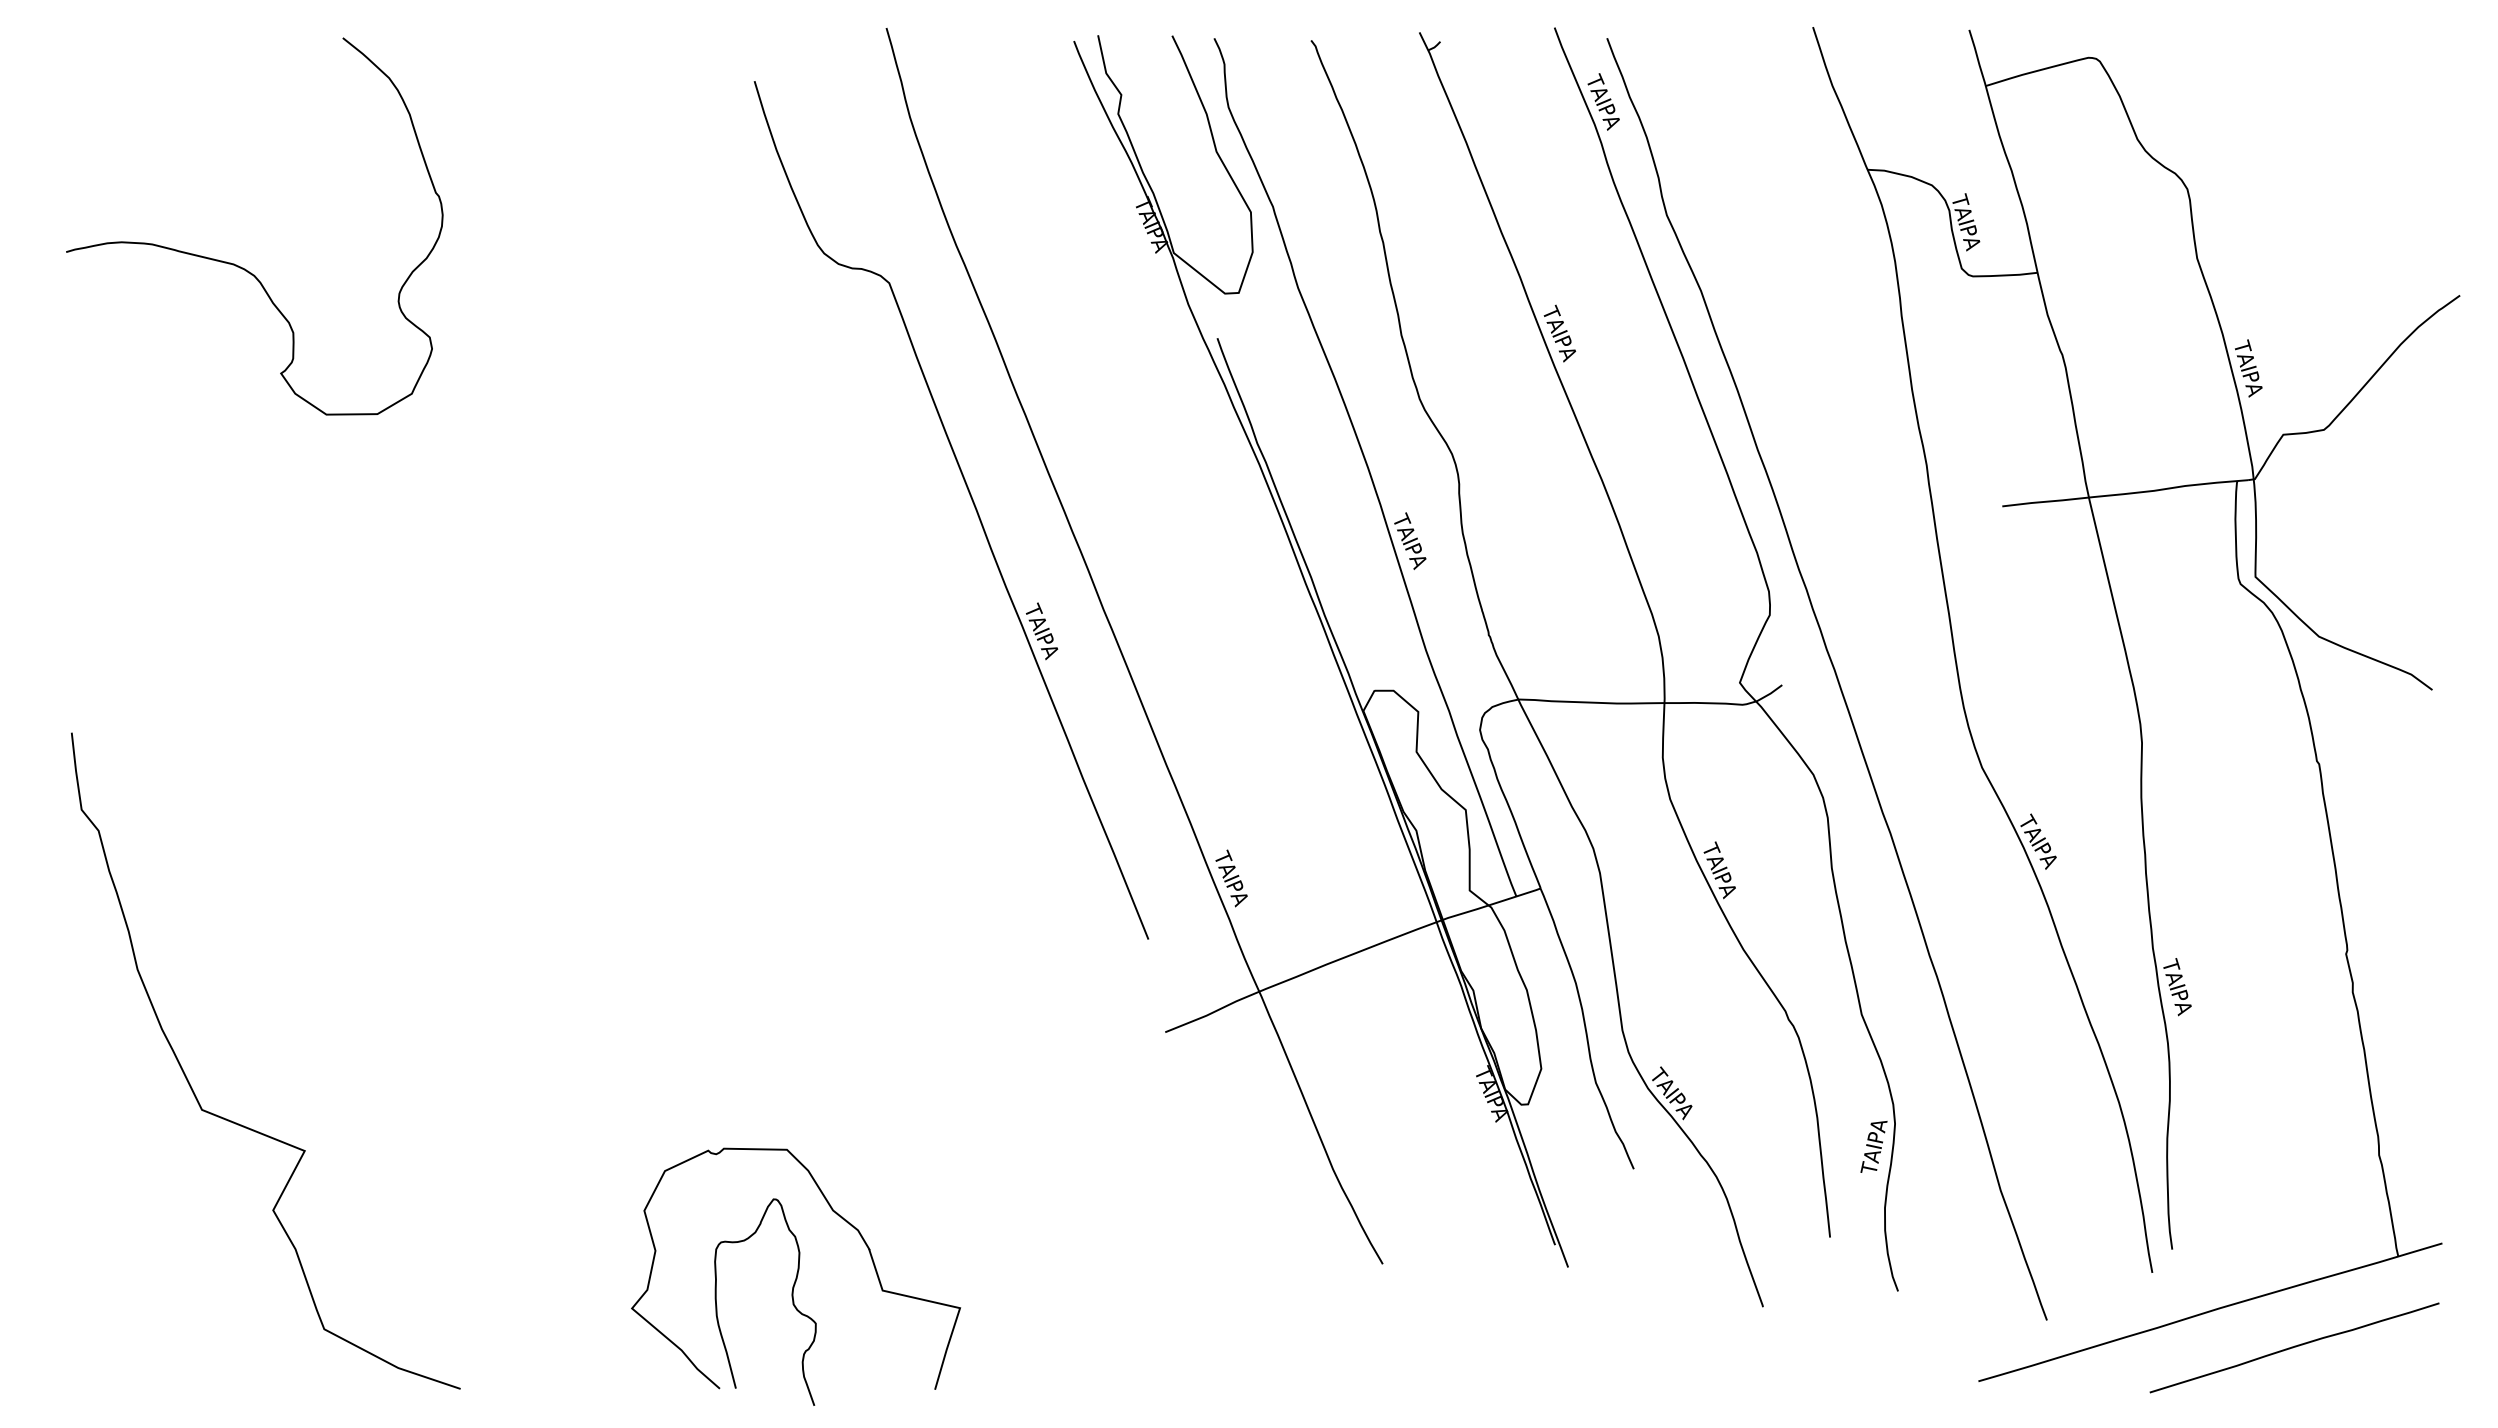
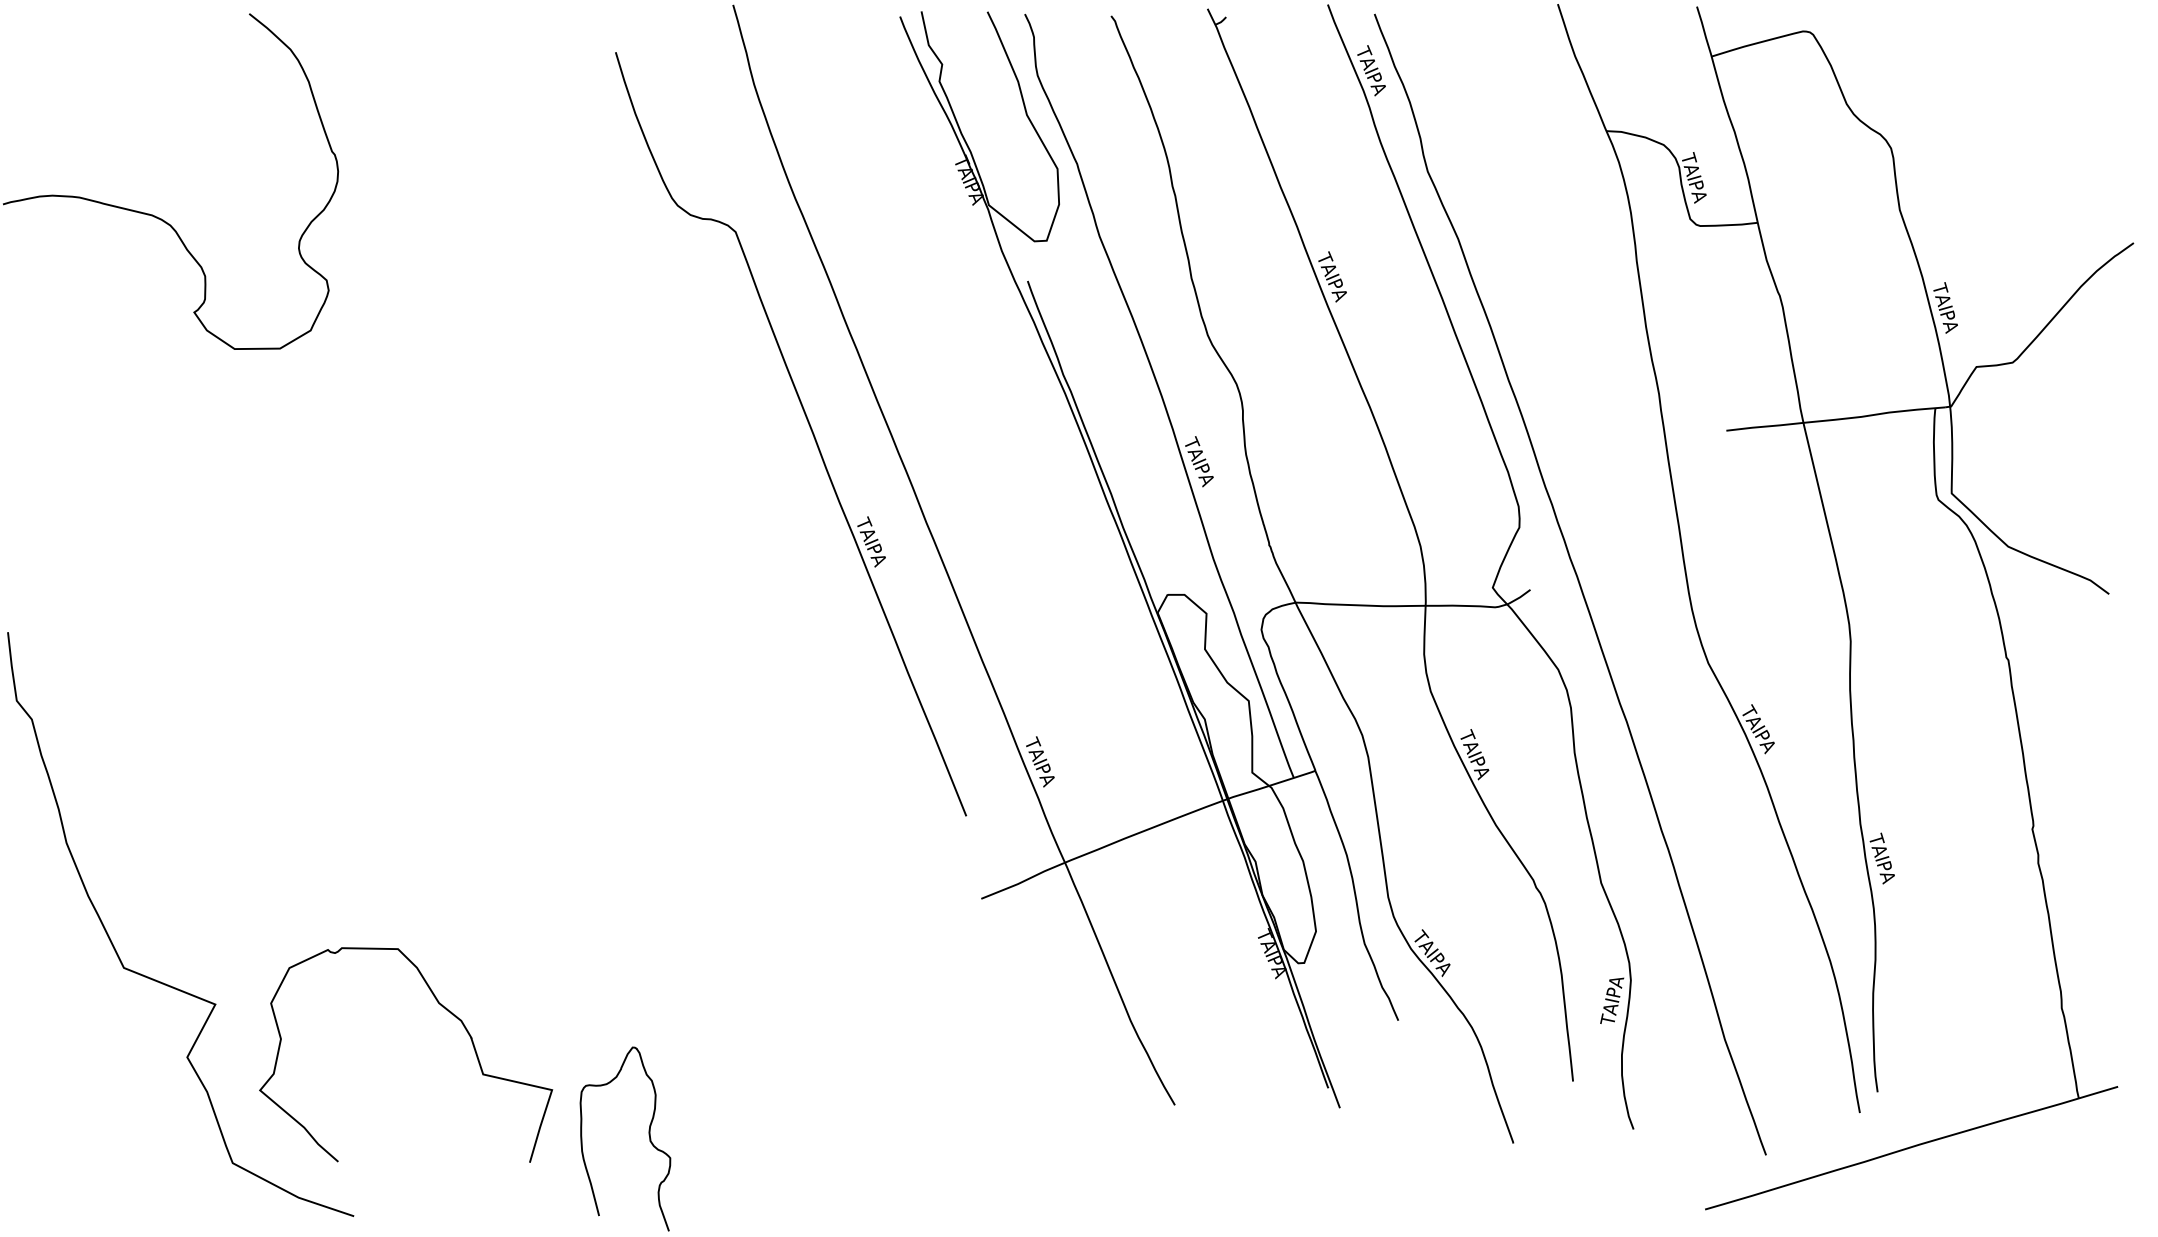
curve: (837, 1215) -> (443, 1007), moved
curve: (2294, 1347) -> (1986, 1179), removed

